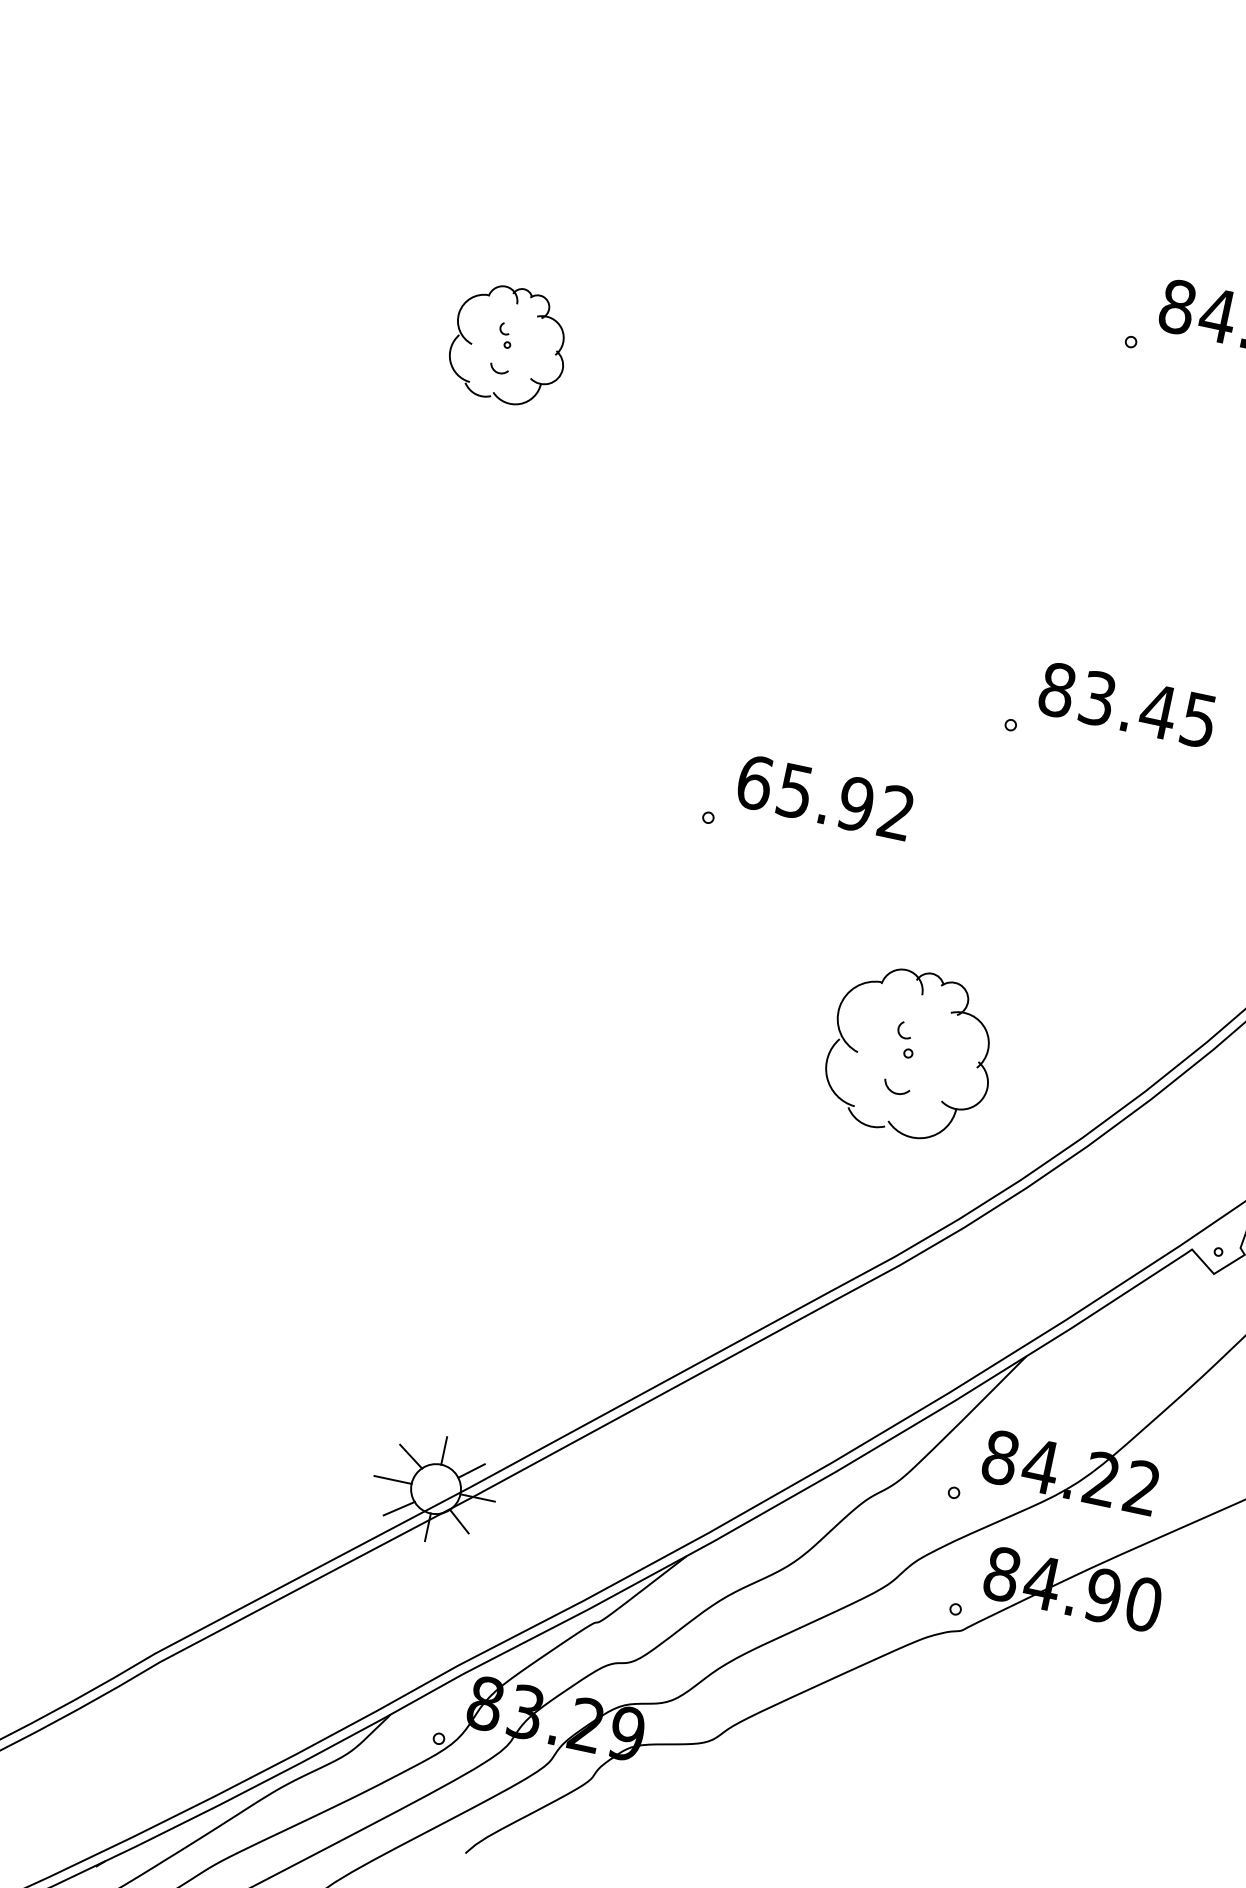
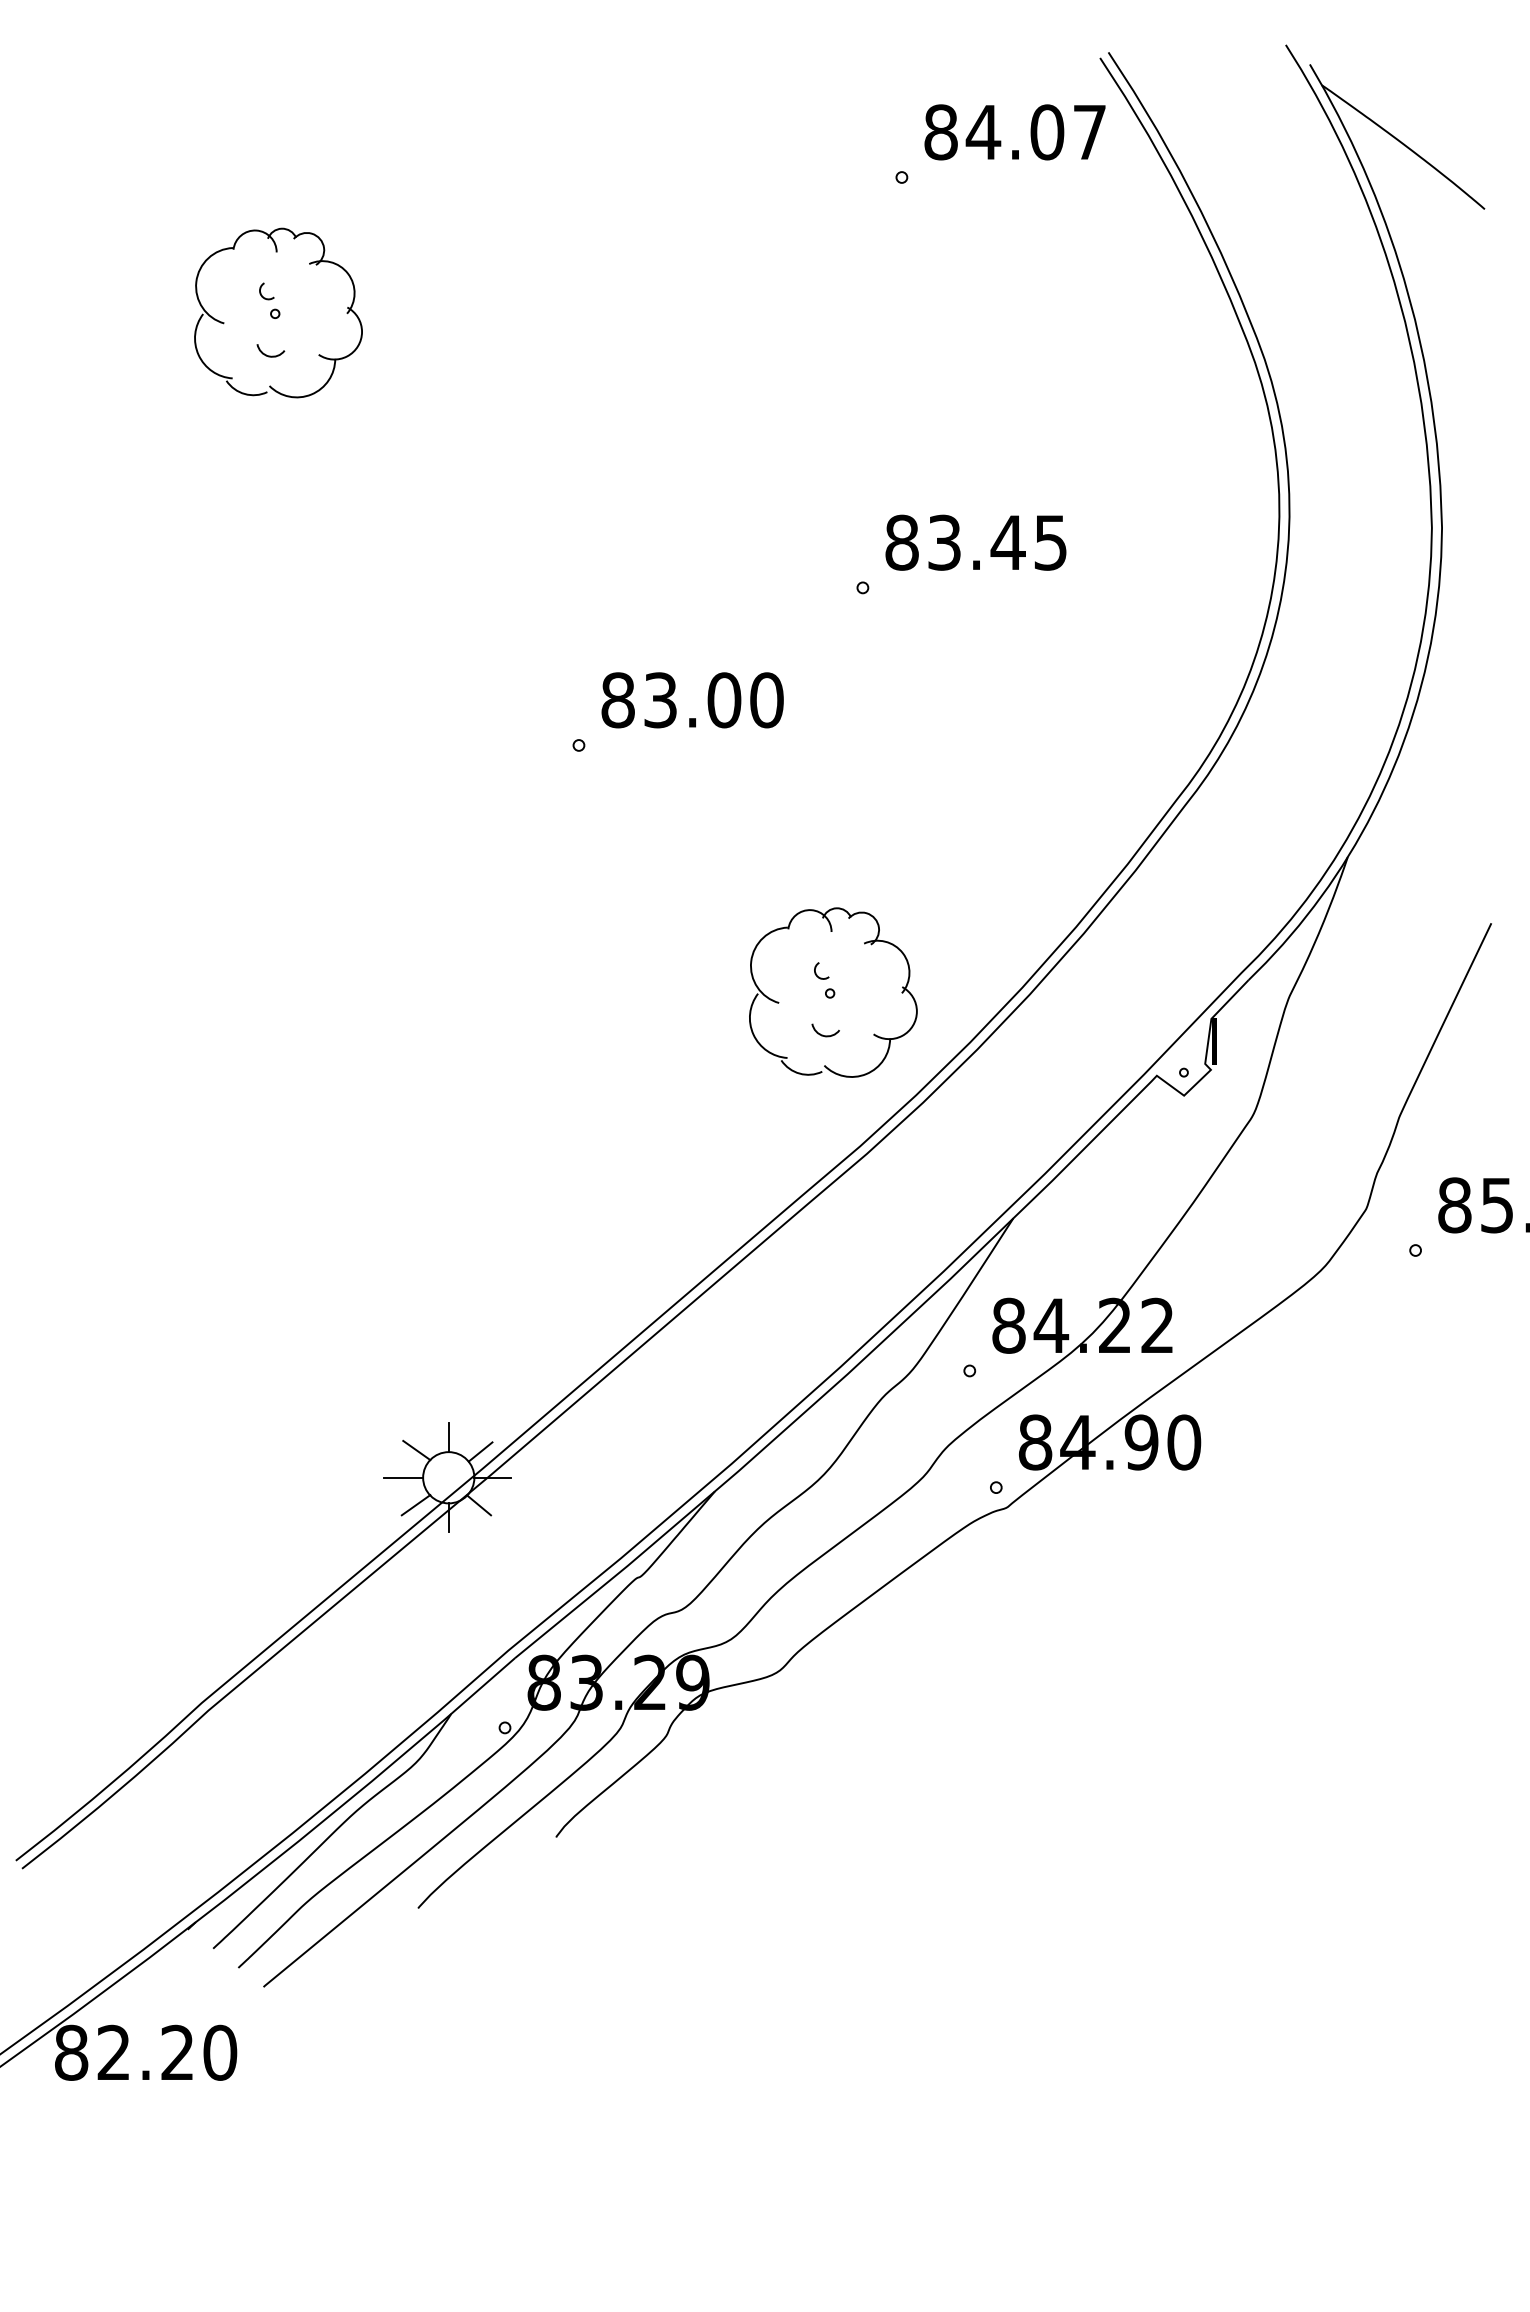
part: (509, 344) -> (278, 312), size x1.43
text: (825, 797) -> (692, 700), 65.92 -> 83.00
part: (911, 1053) -> (833, 992), moved

